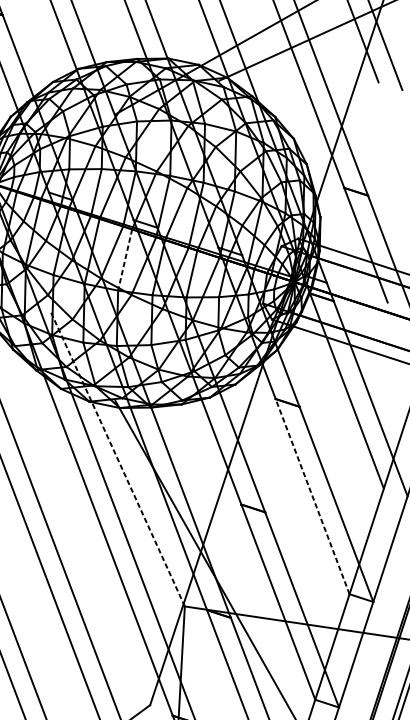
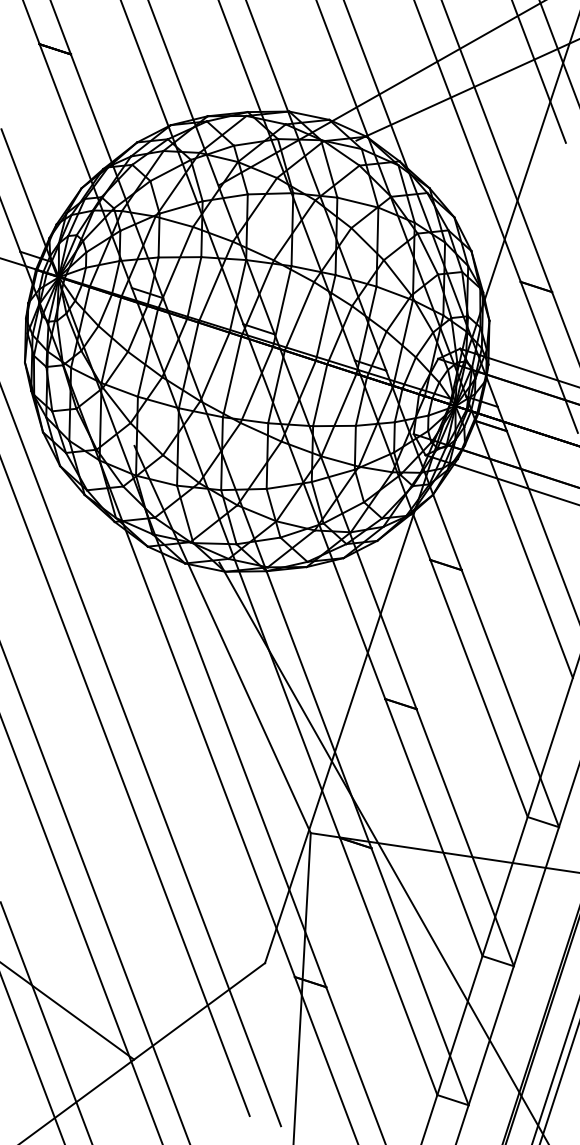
line: (125, 260) -> (232, 377), dashed -> solid
line: (117, 459) -> (222, 639), dashed -> solid
line: (312, 496) -> (478, 688), dashed -> solid

